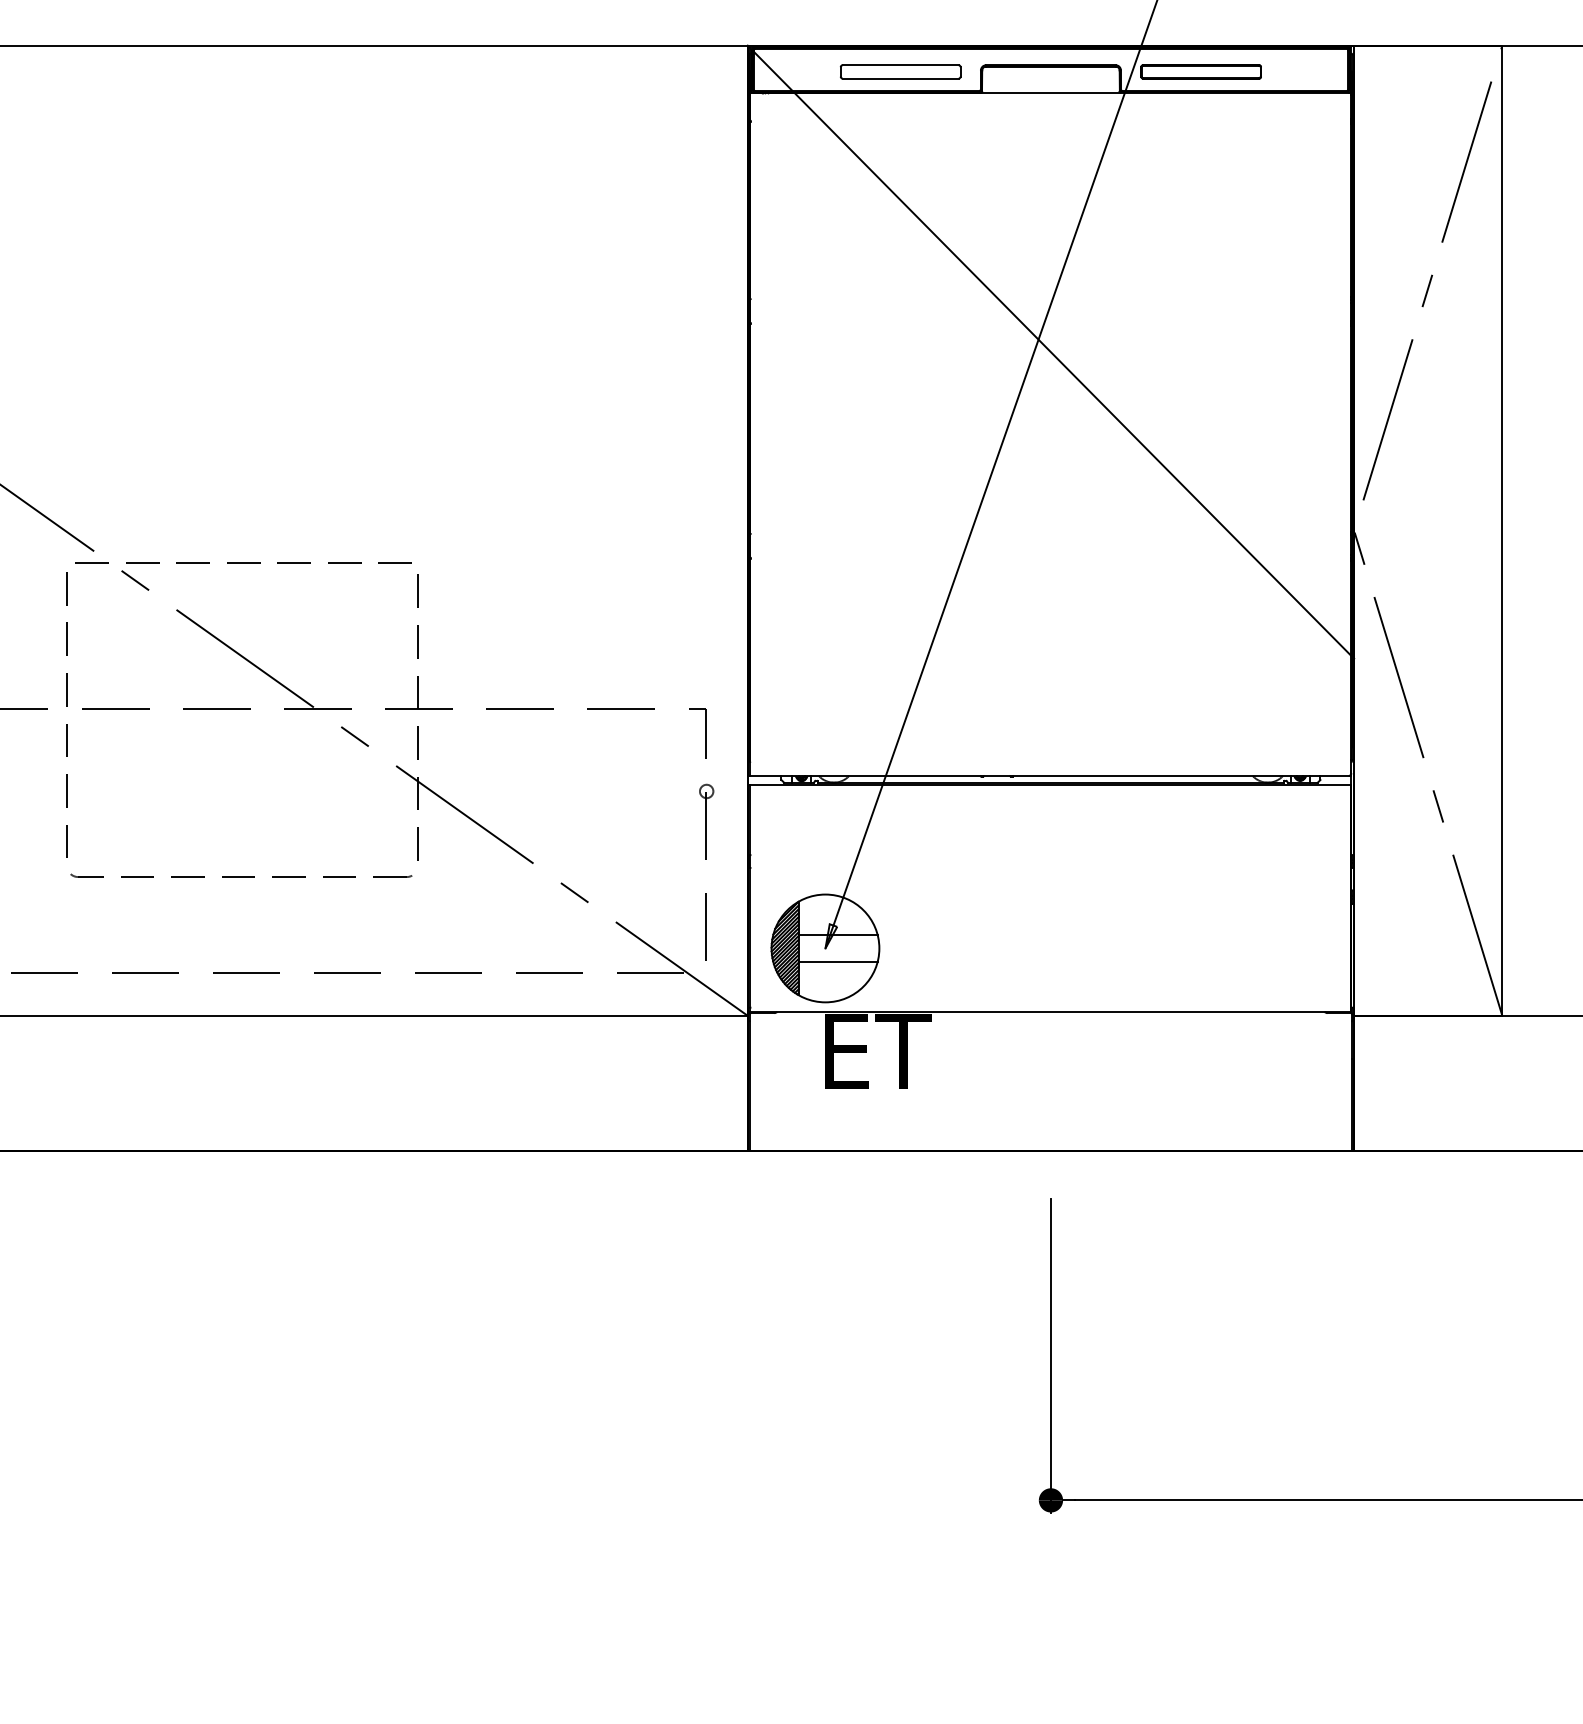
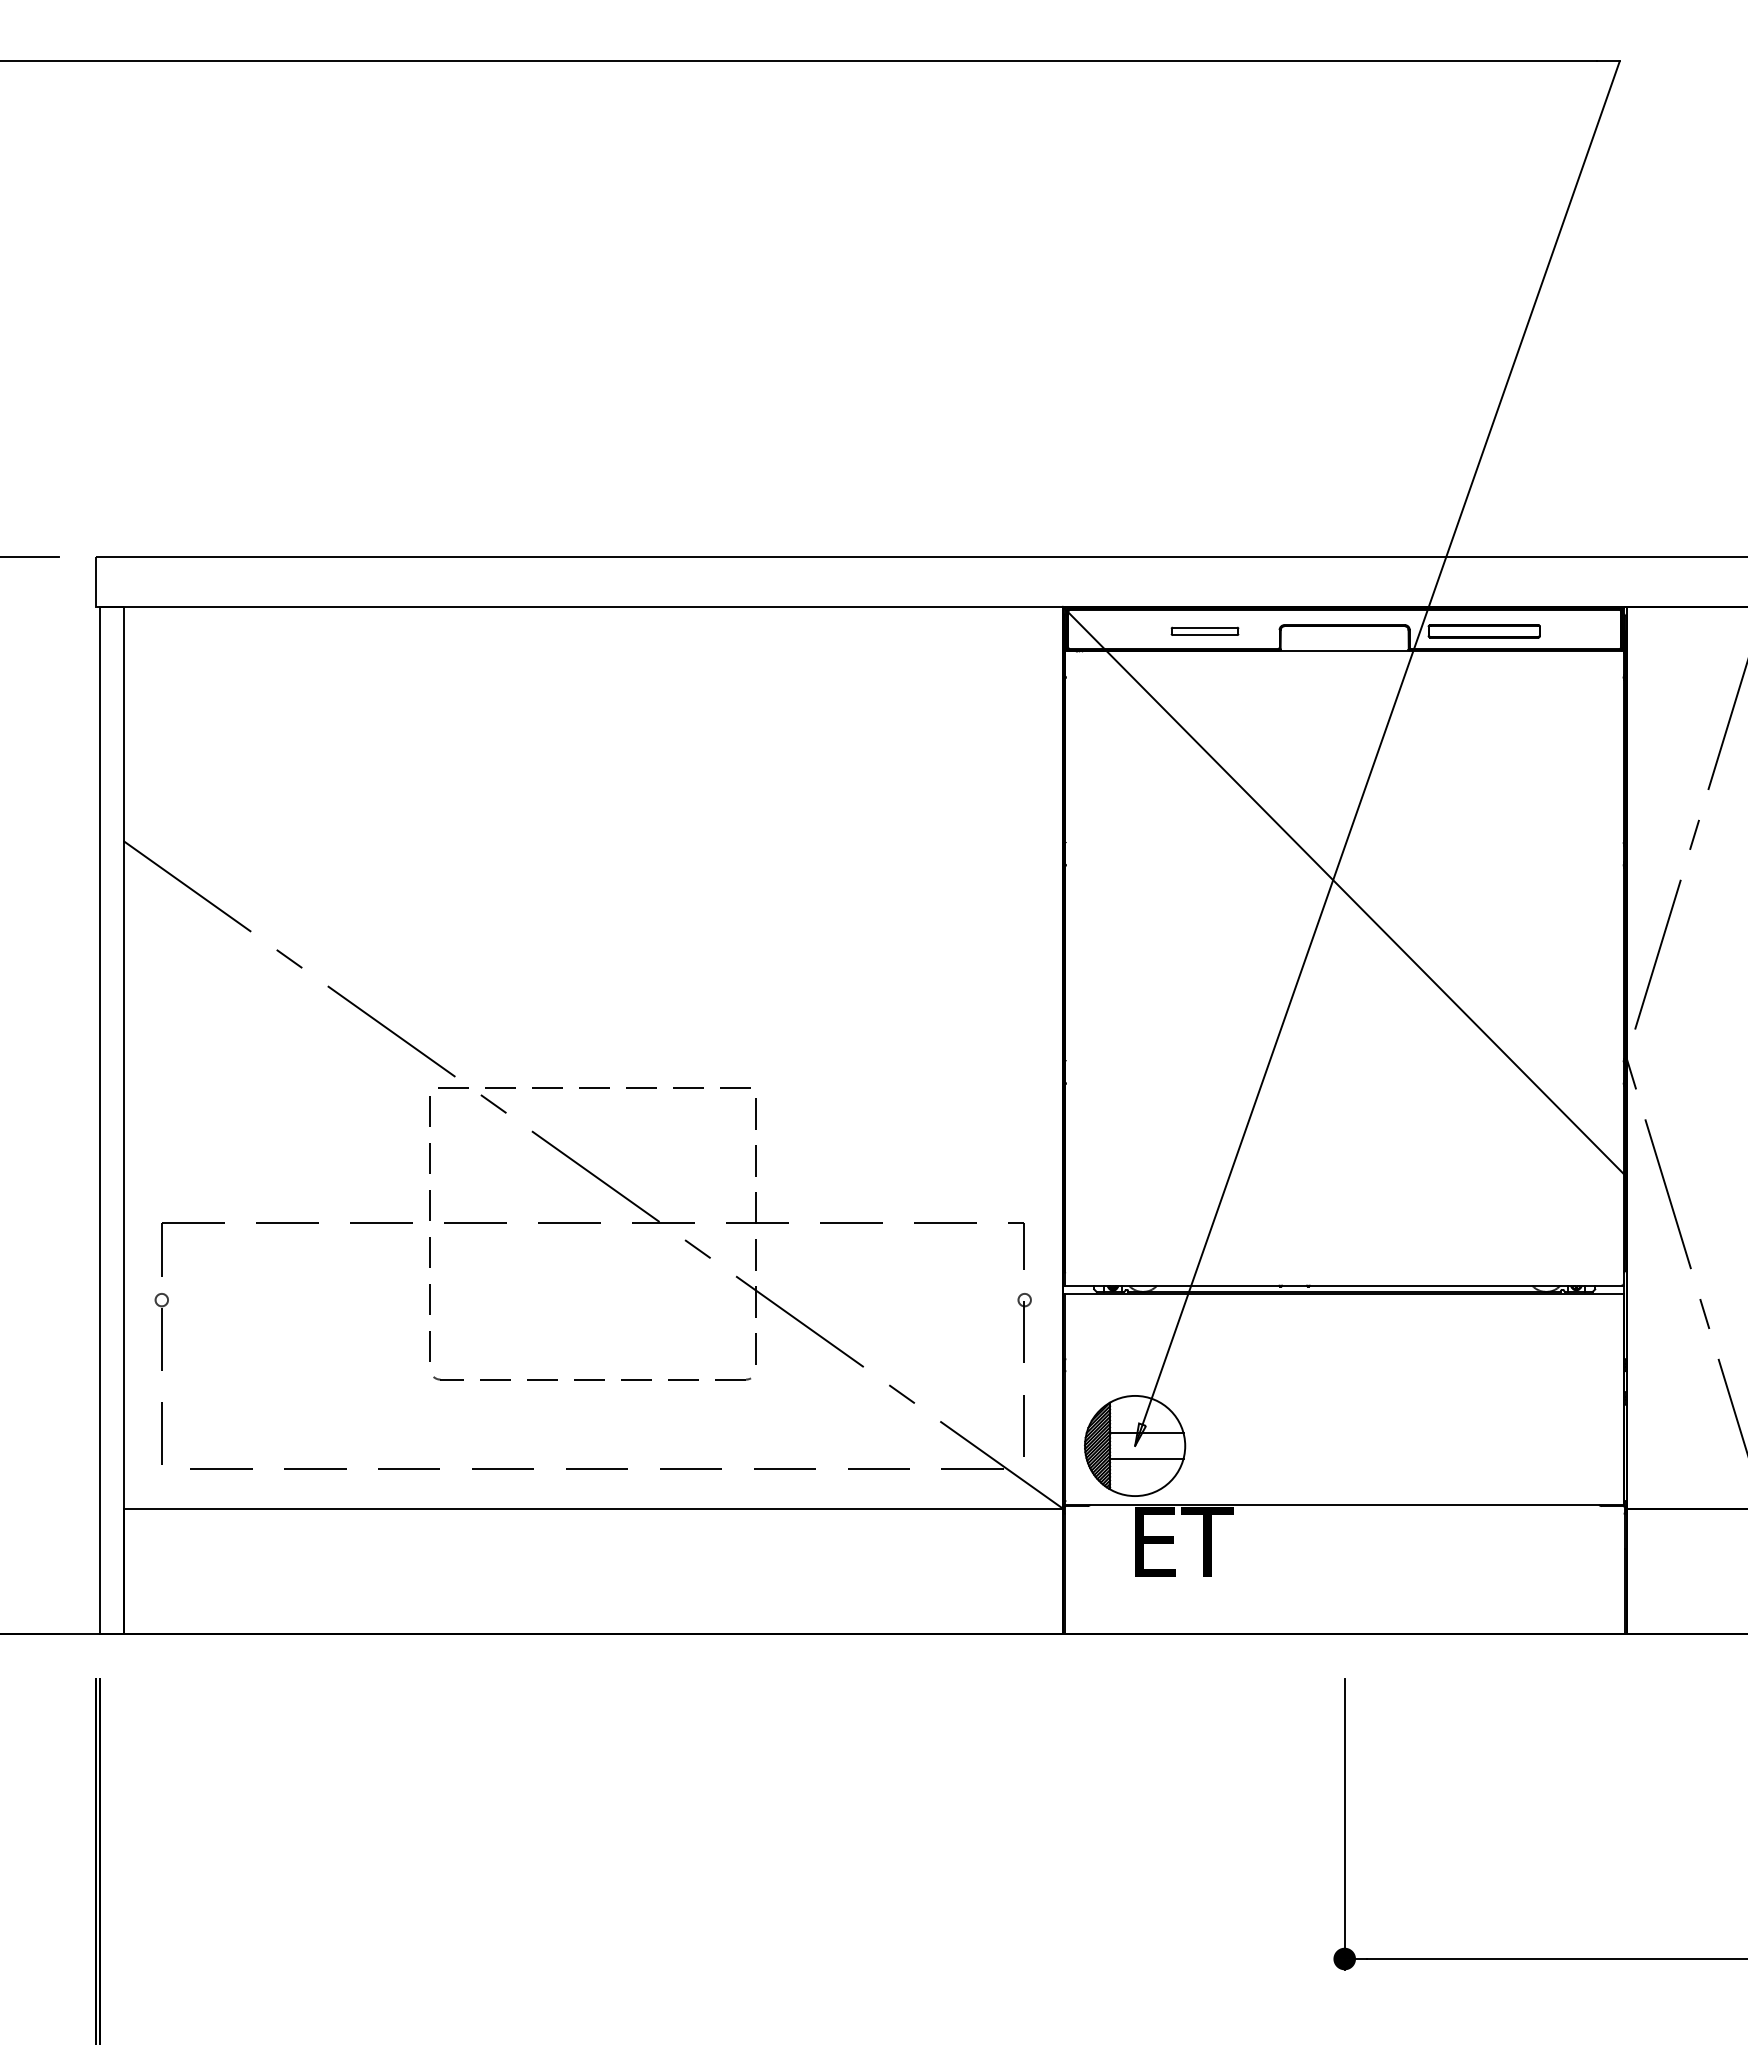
part: (900, 72) -> (1204, 631), size x0.6

